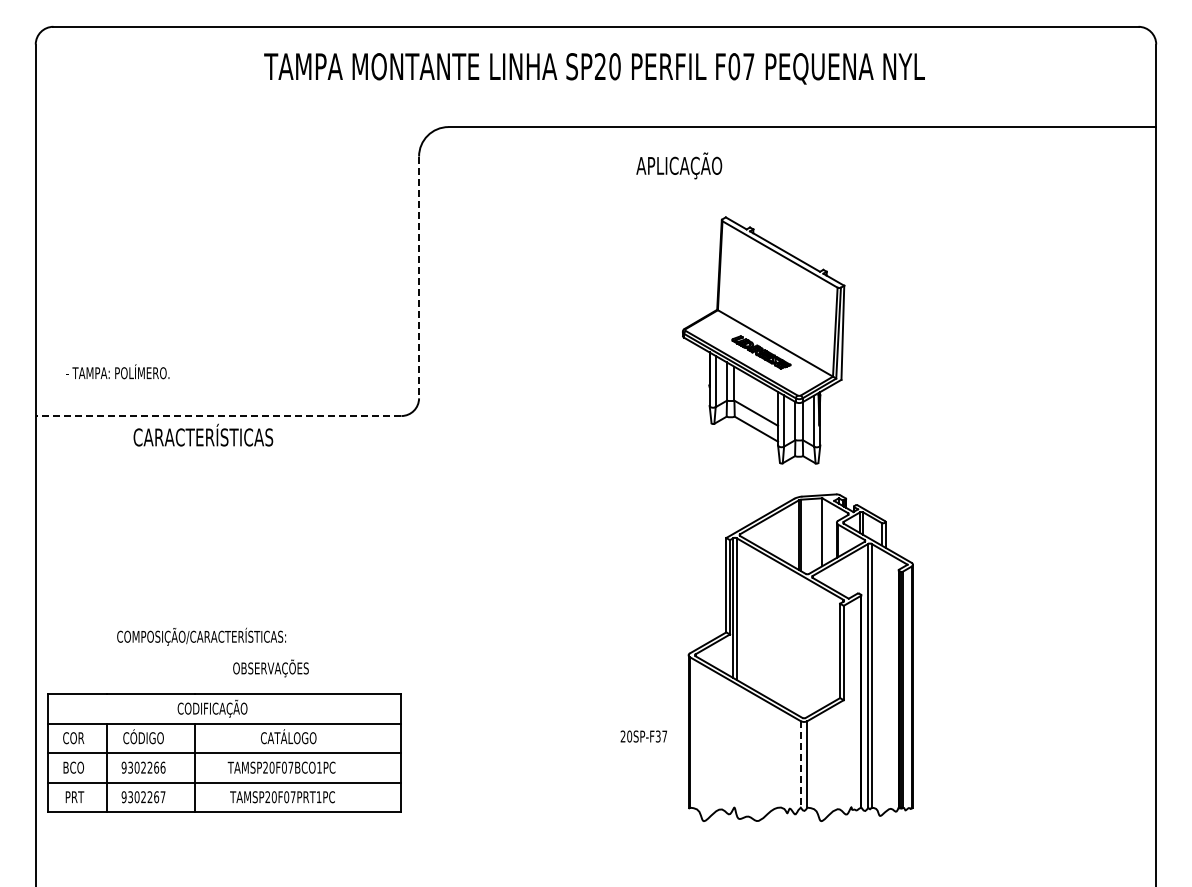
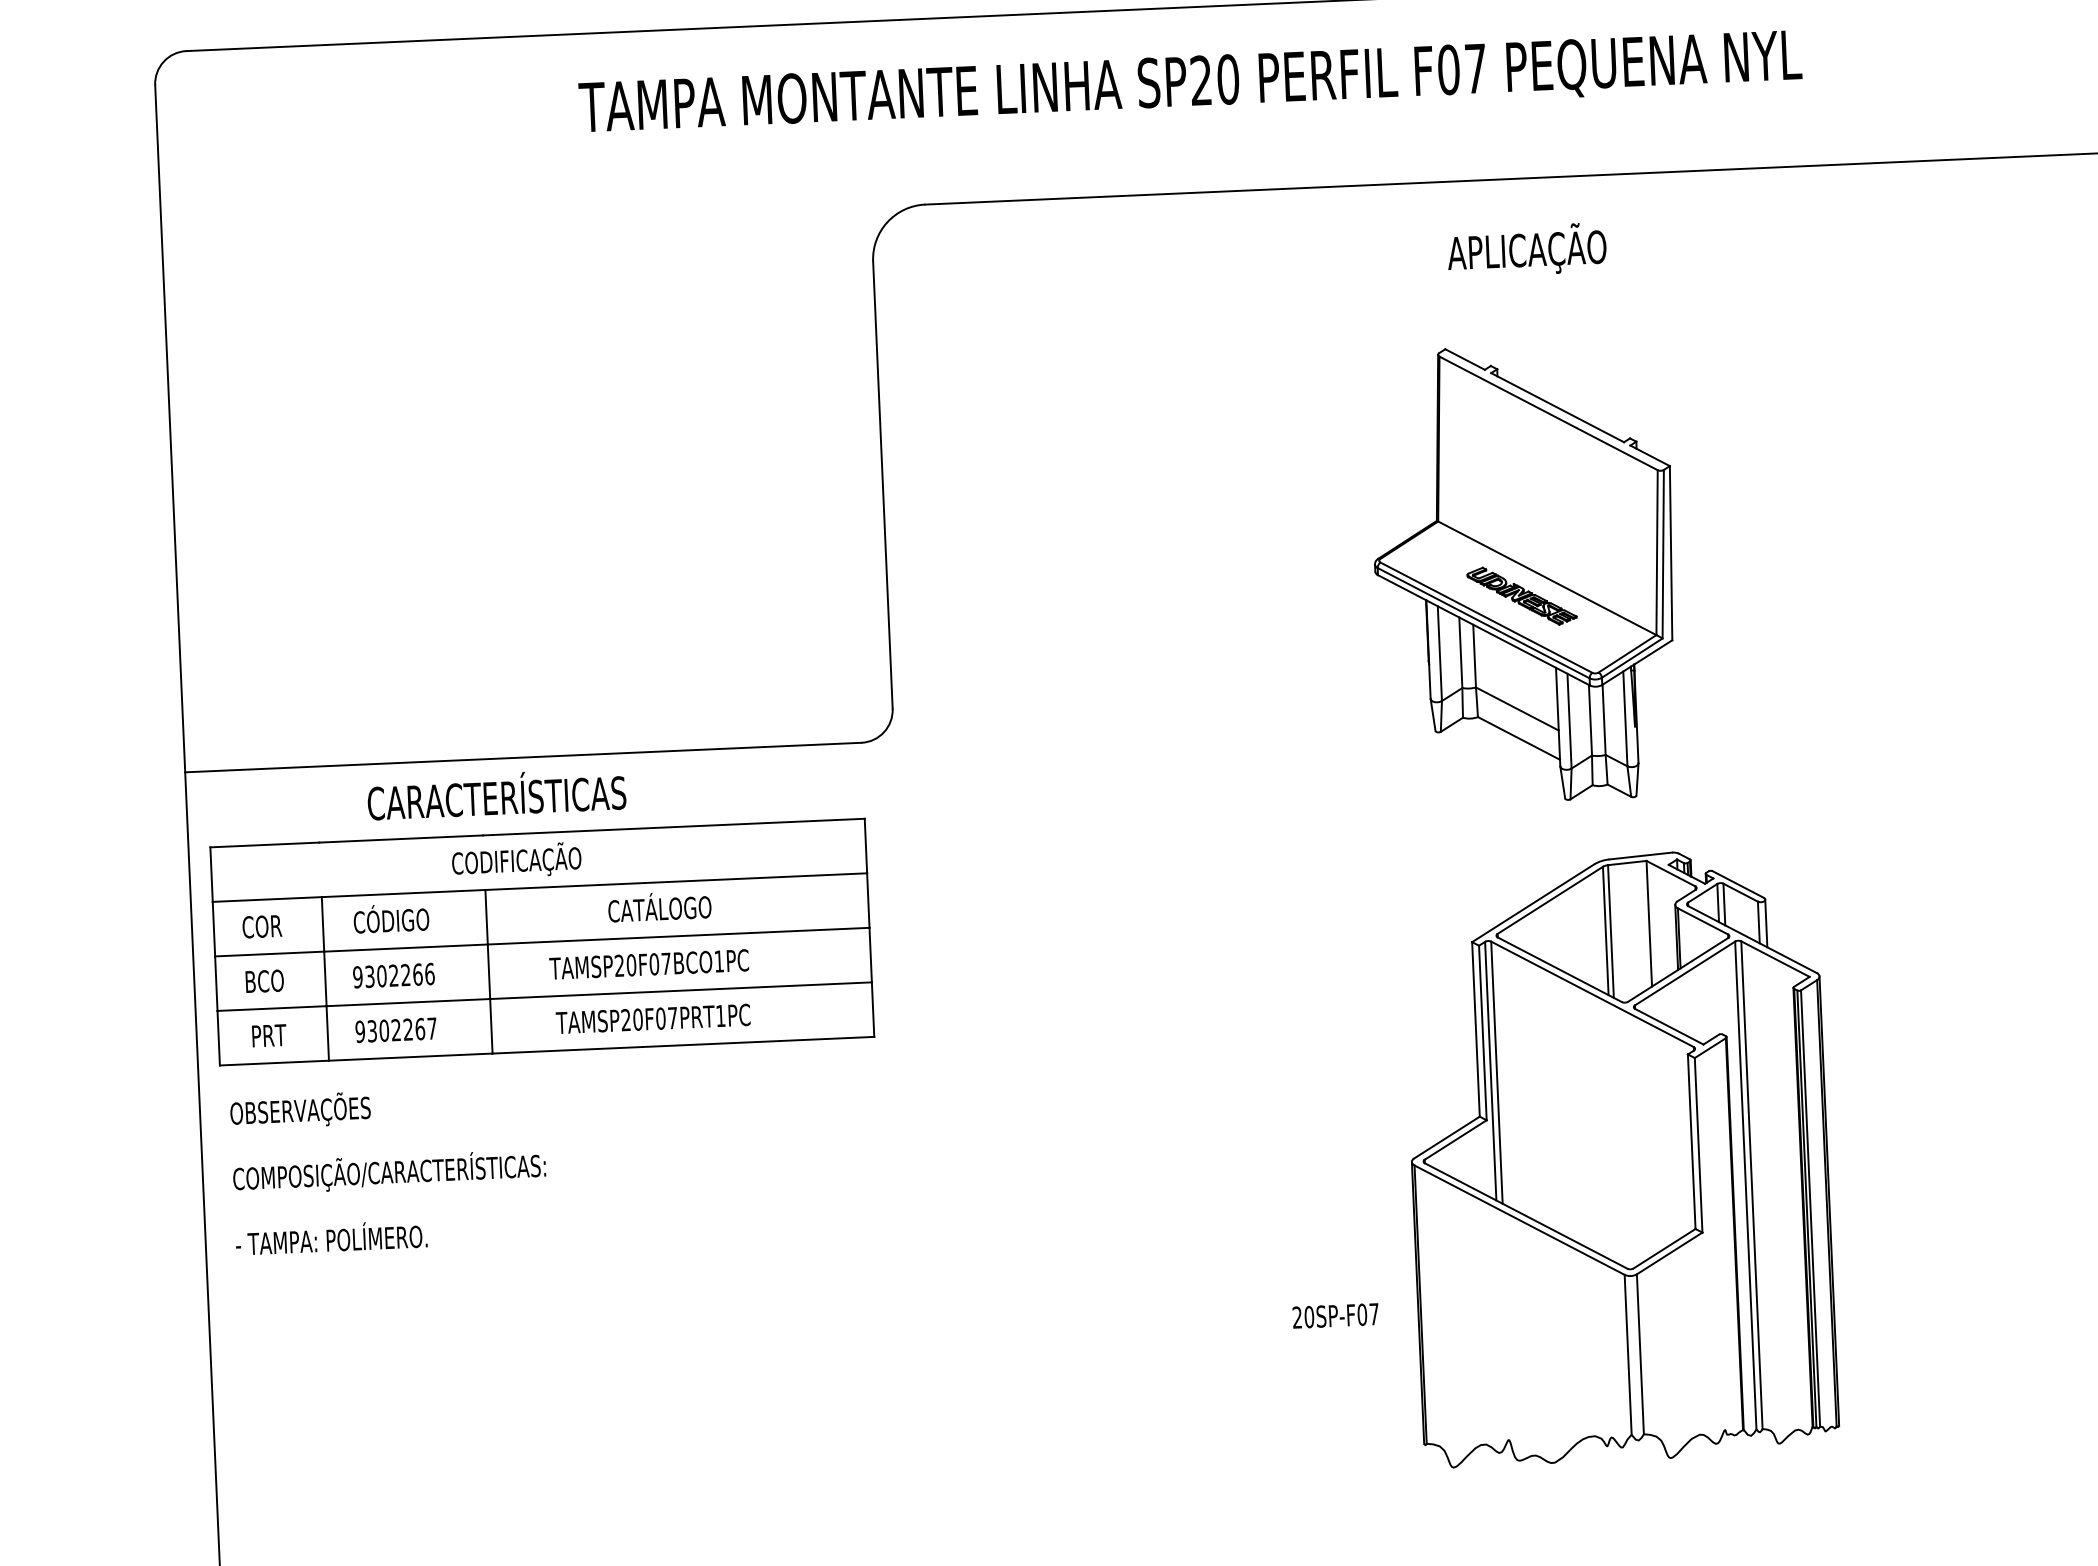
text: (679, 165) -> (1527, 249), moved
line: (419, 277) -> (883, 485), dashed -> solid
text: (117, 371) -> (331, 1237), moved
line: (218, 416) -> (523, 758), dashed -> solid
text: (201, 636) -> (389, 1171), moved
text: (270, 668) -> (299, 1110), moved
text: (657, 736) -> (1360, 1314), 20SP-F37 -> 20SP-F07
part: (224, 752) -> (542, 941), moved
line: (800, 764) -> (1627, 1354), dashed -> solid

